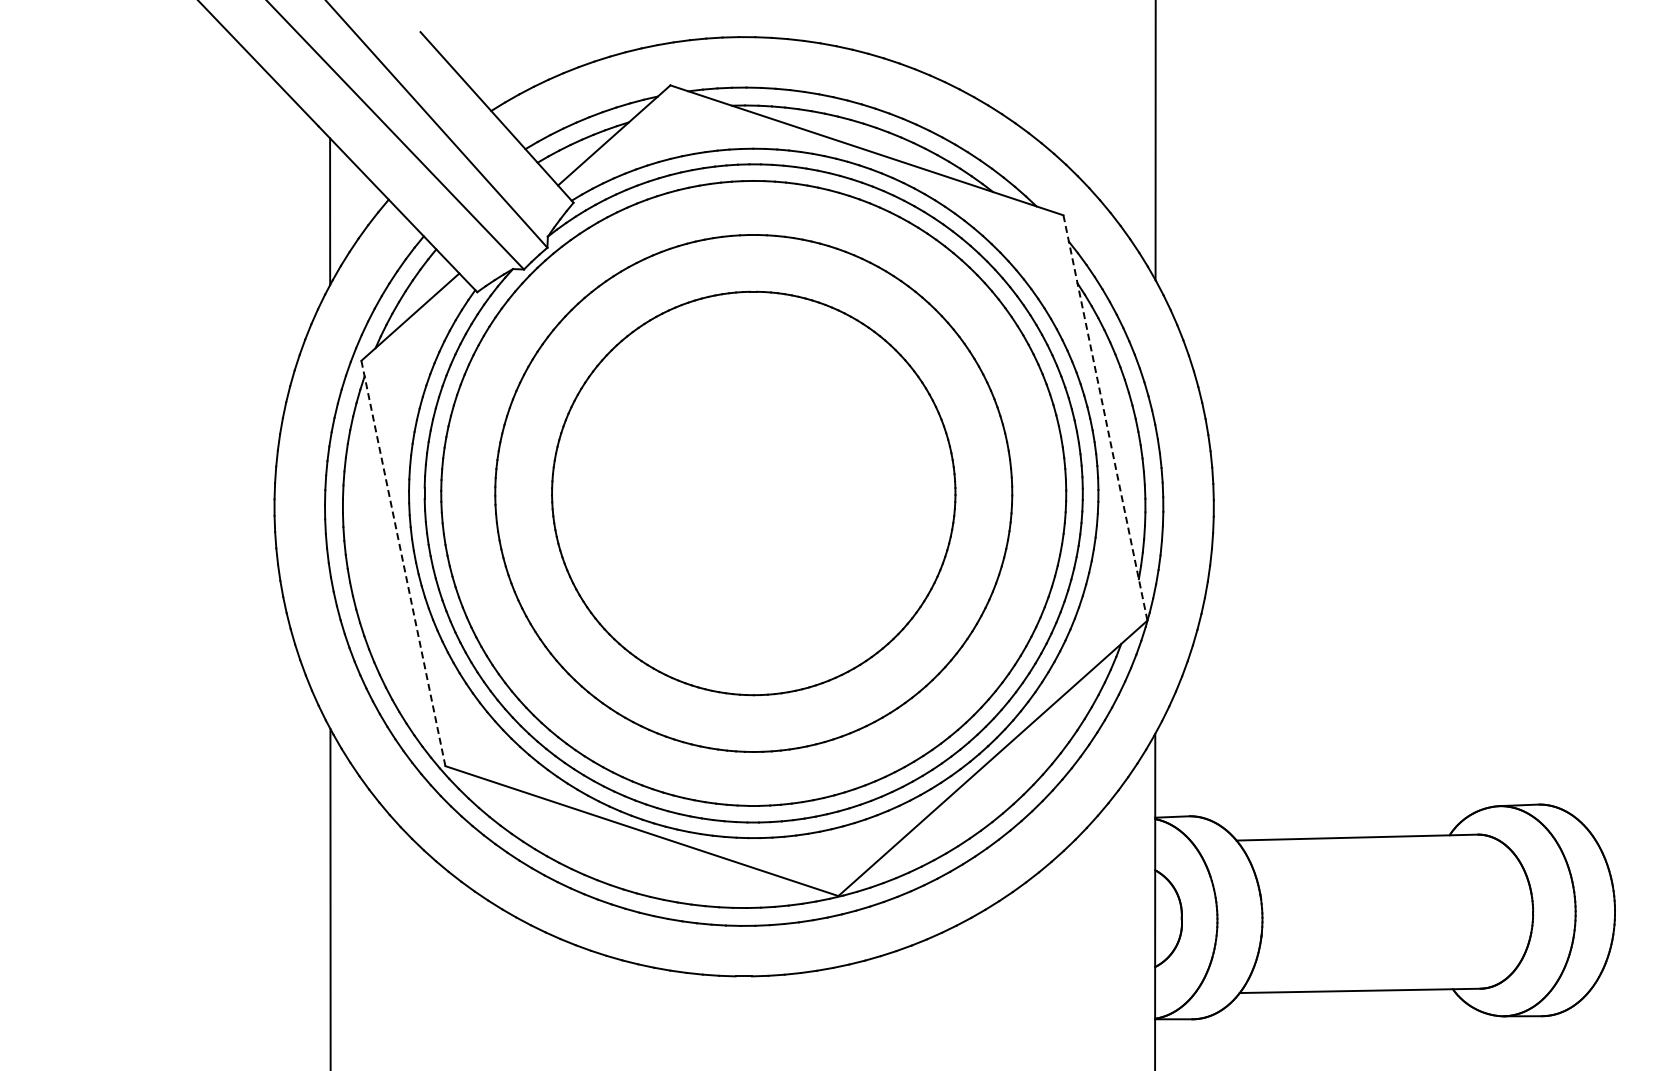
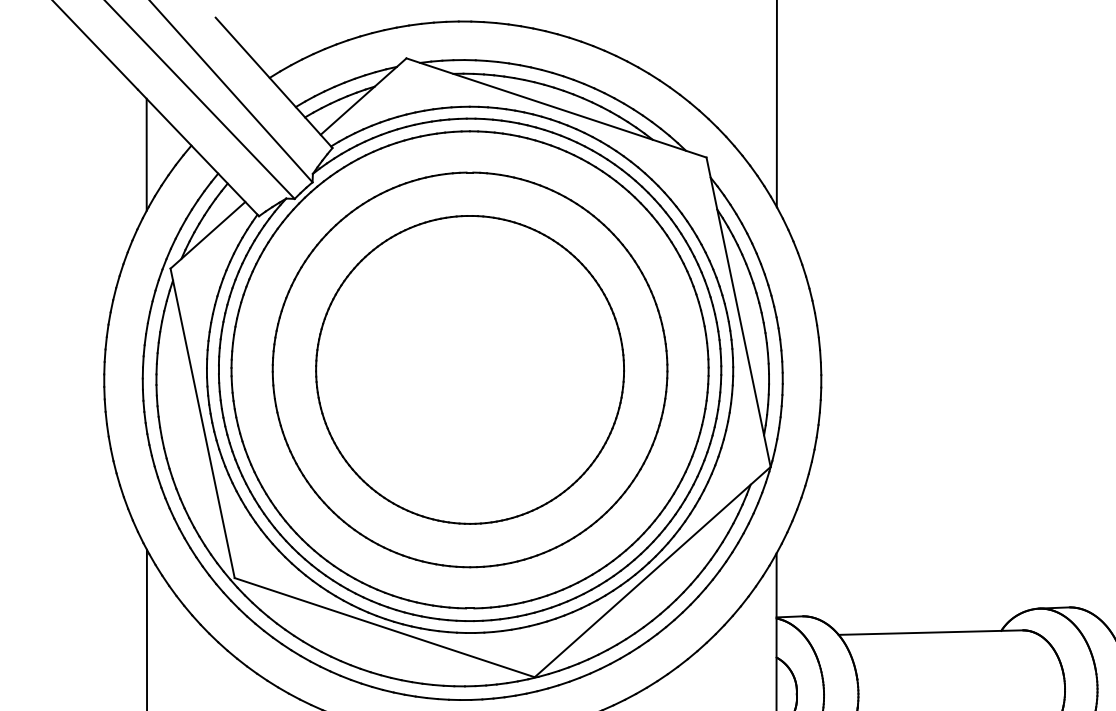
line: (1105, 417) -> (738, 311), dashed -> solid
line: (403, 563) -> (202, 423), dashed -> solid

